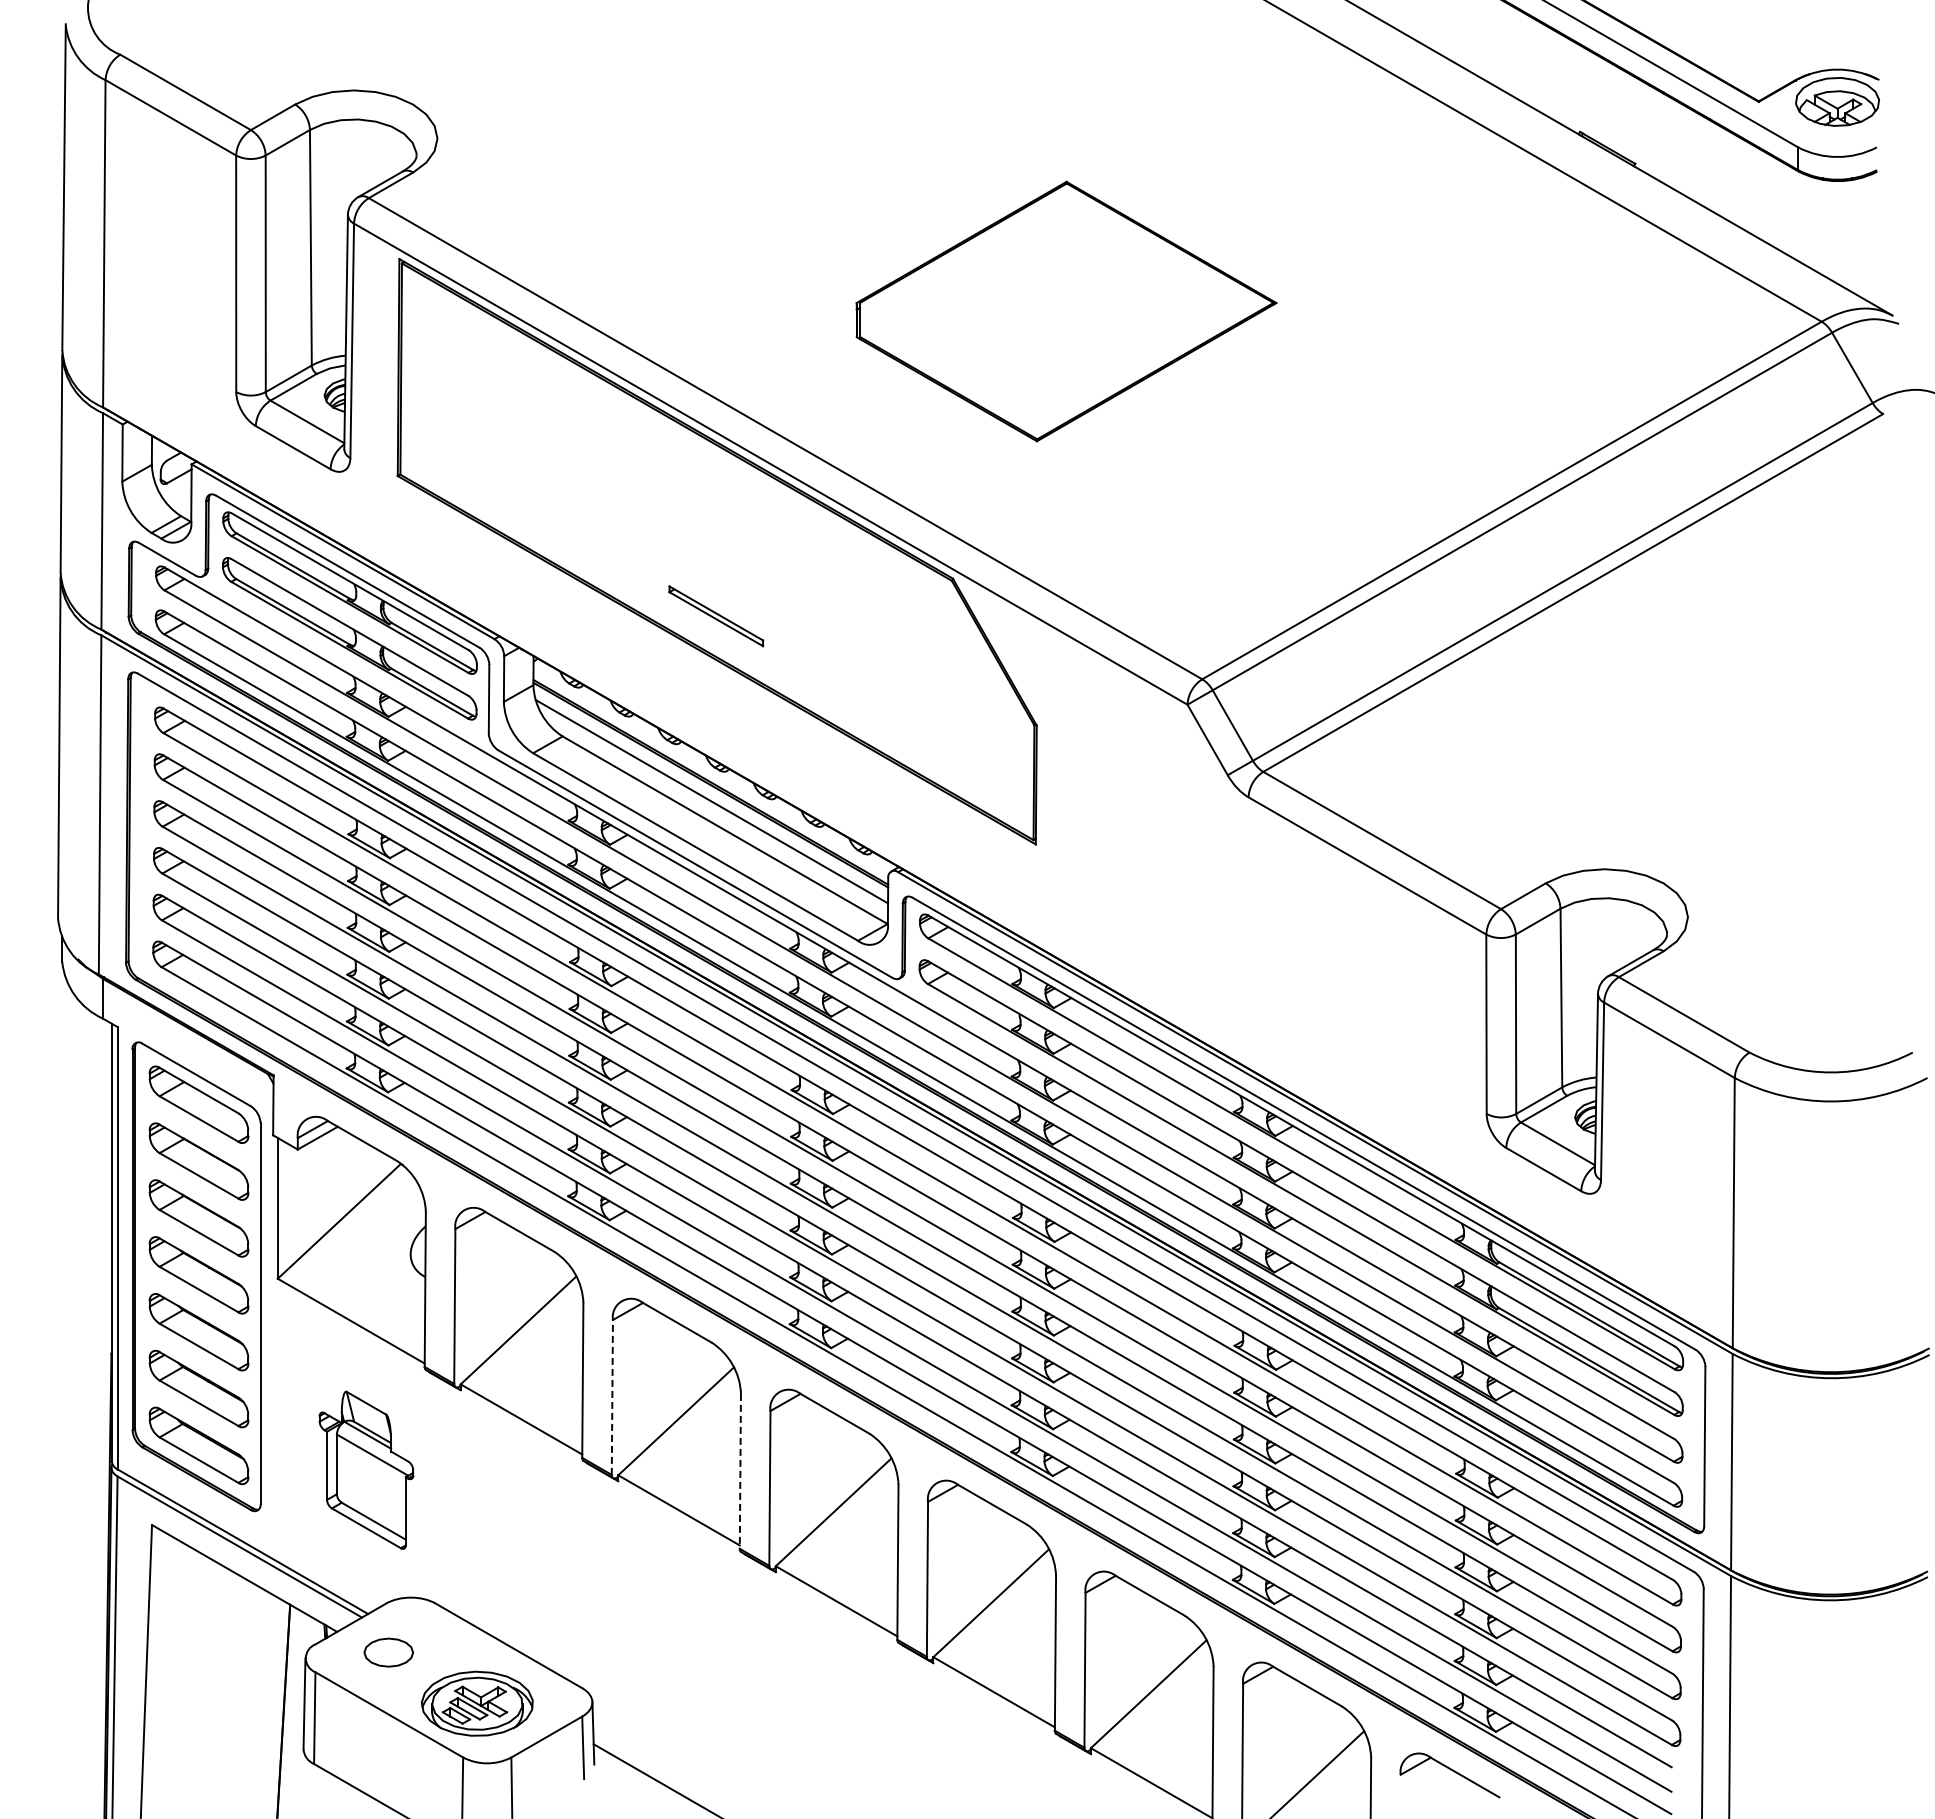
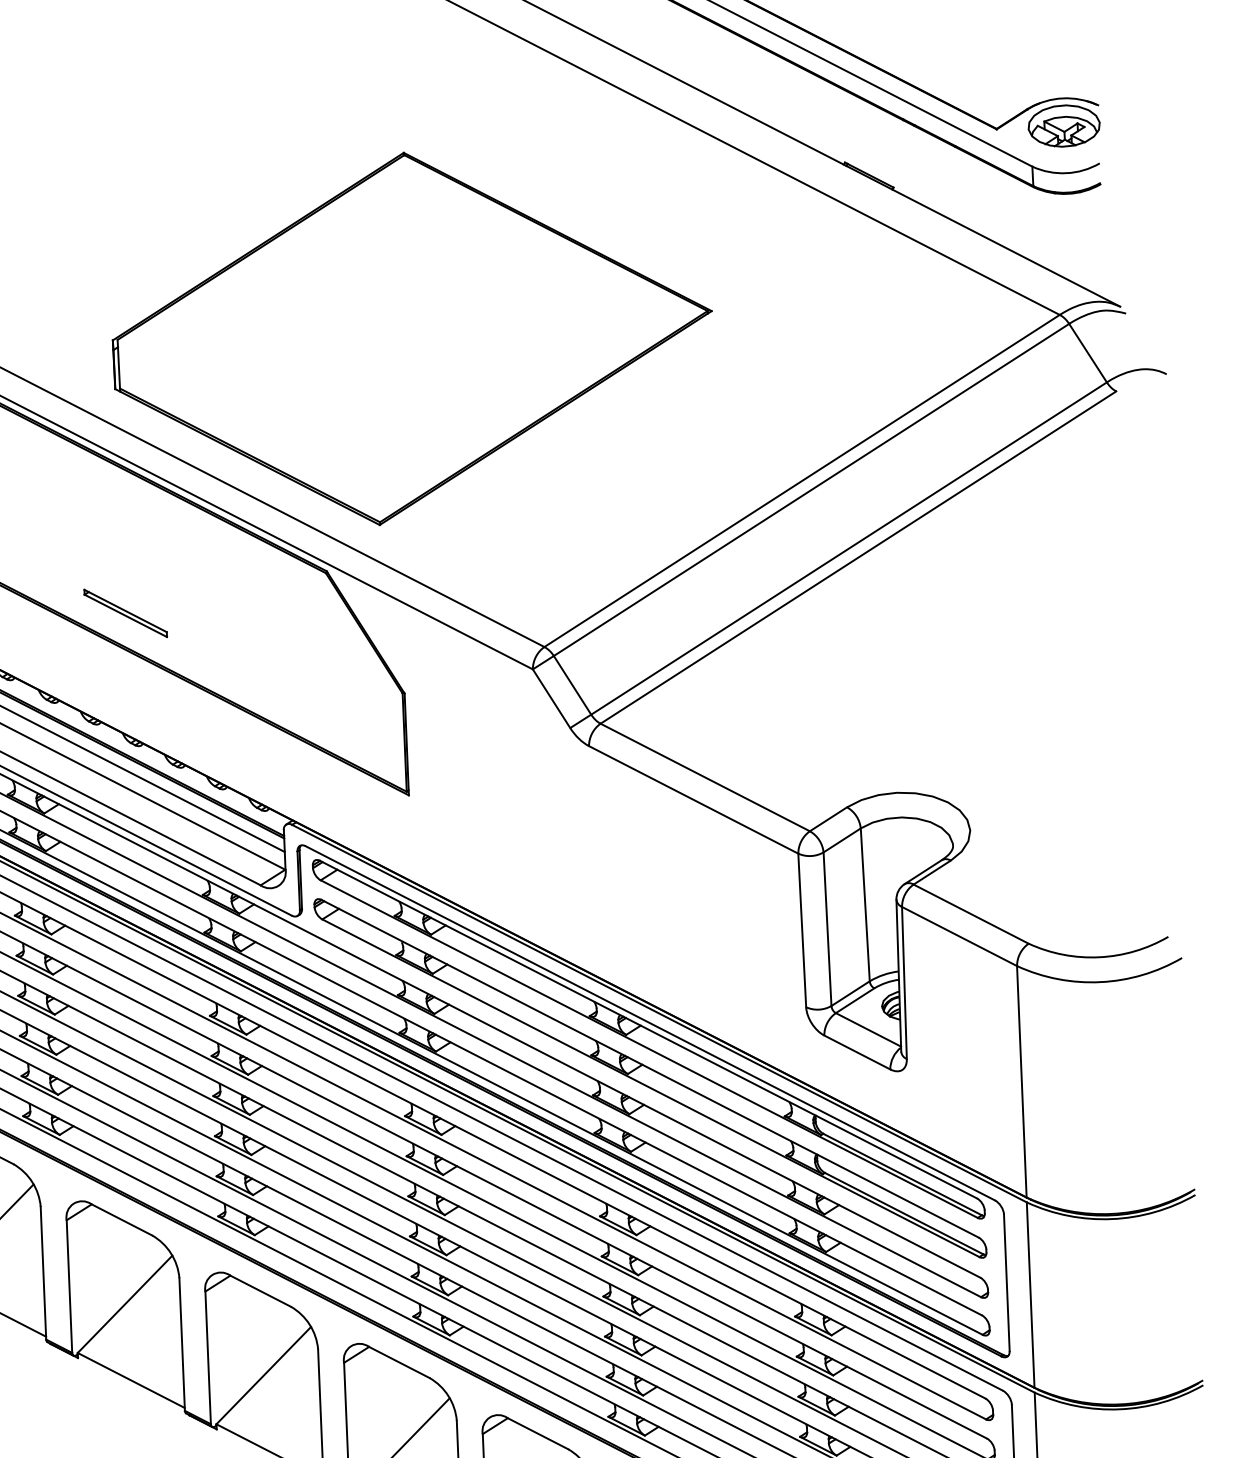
part: (1066, 311) -> (412, 337), size x1.67
line: (612, 1396) -> (69, 1285), dashed -> solid
line: (740, 1471) -> (182, 1344), dashed -> solid

